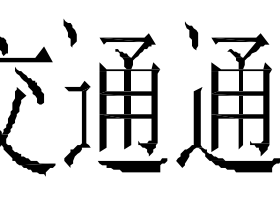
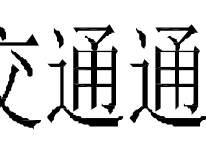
part: (69, 33) -> (58, 38), moved
part: (191, 36) -> (140, 38), moved
fill: (188, 85) -> (138, 62), added
fill: (109, 154) -> (80, 113), added

